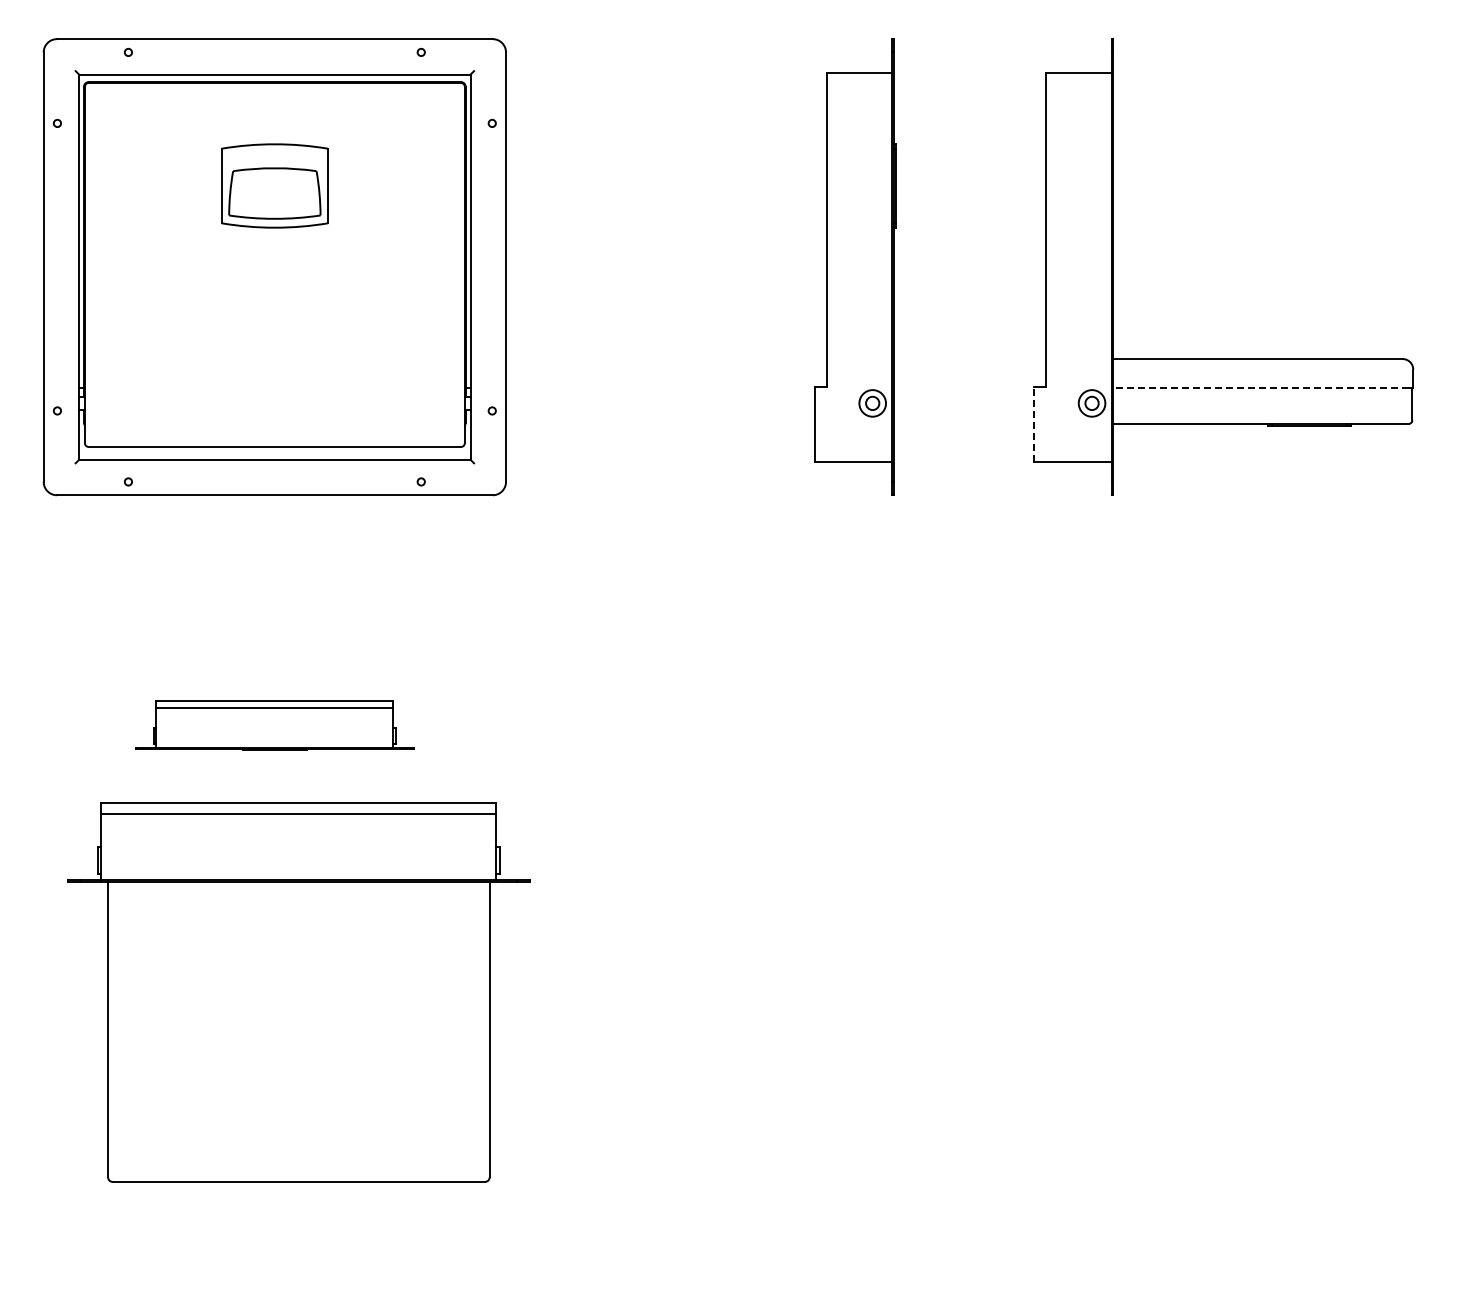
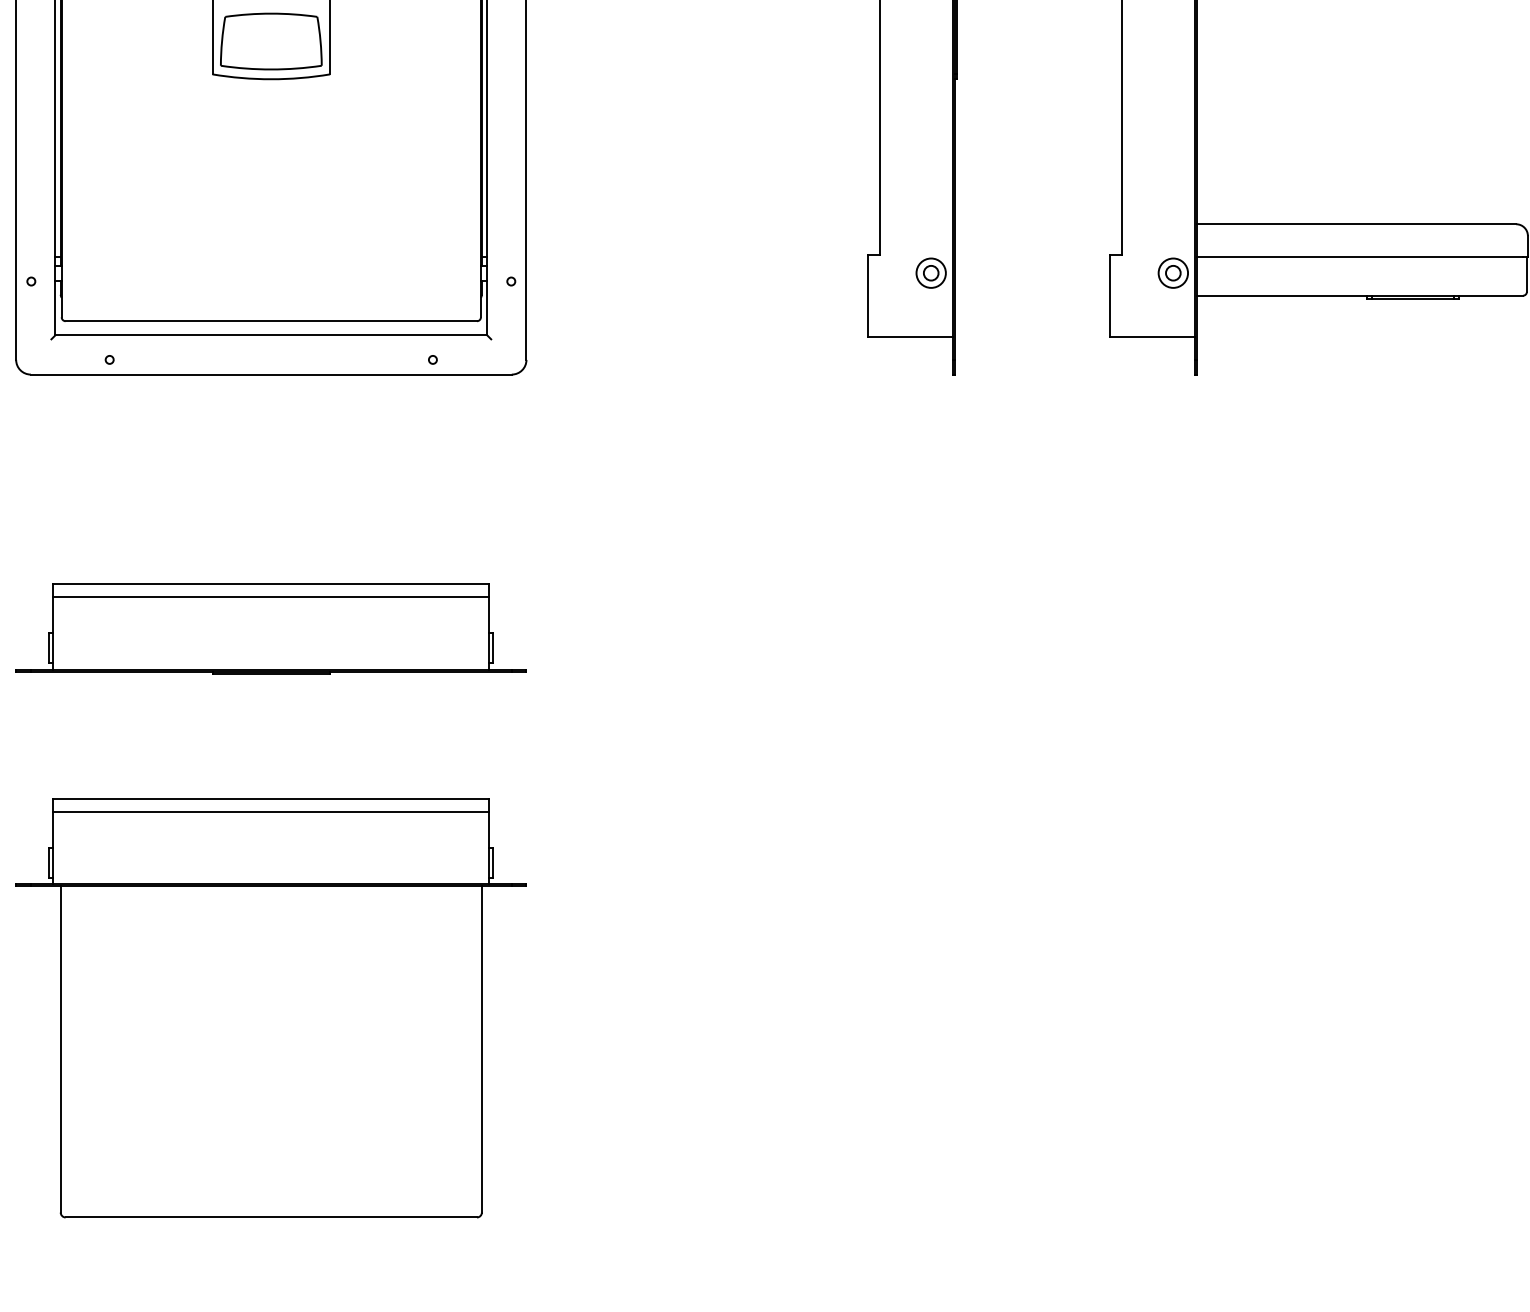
line: (1261, 388) -> (1360, 256), dashed -> solid
line: (1034, 423) -> (1109, 295), dashed -> solid
part: (274, 725) -> (270, 628), size x1.67
part: (298, 992) -> (270, 1008), moved

